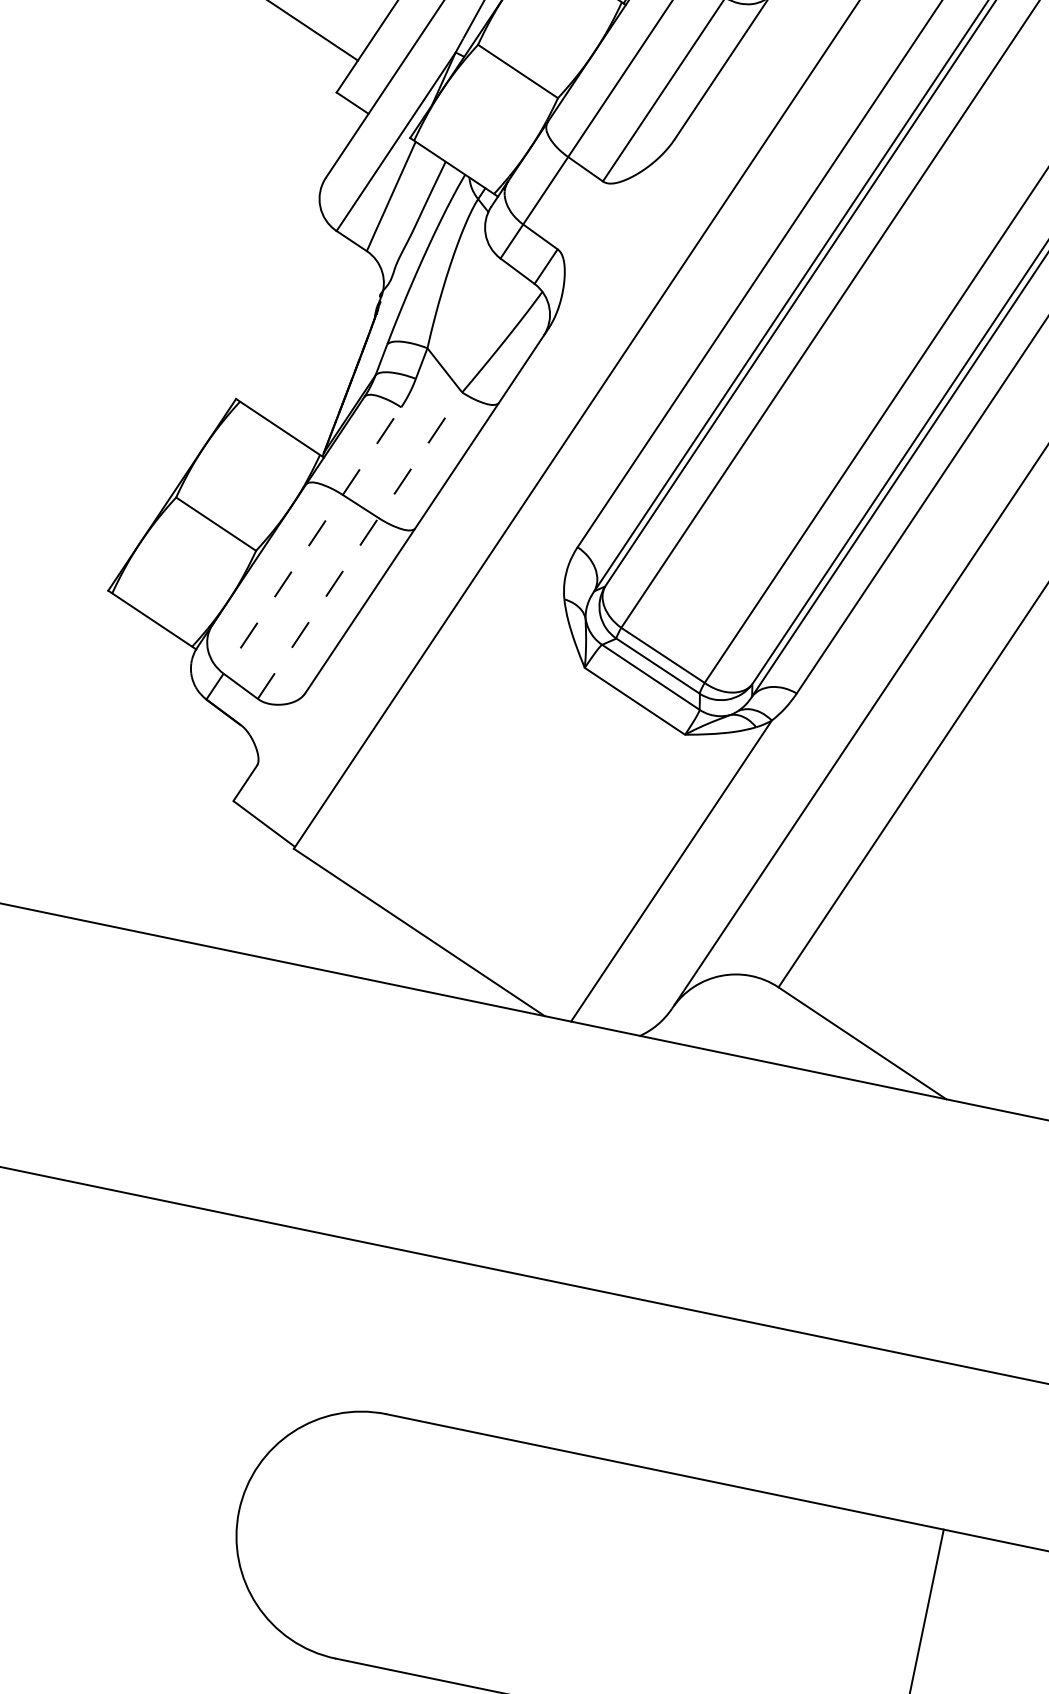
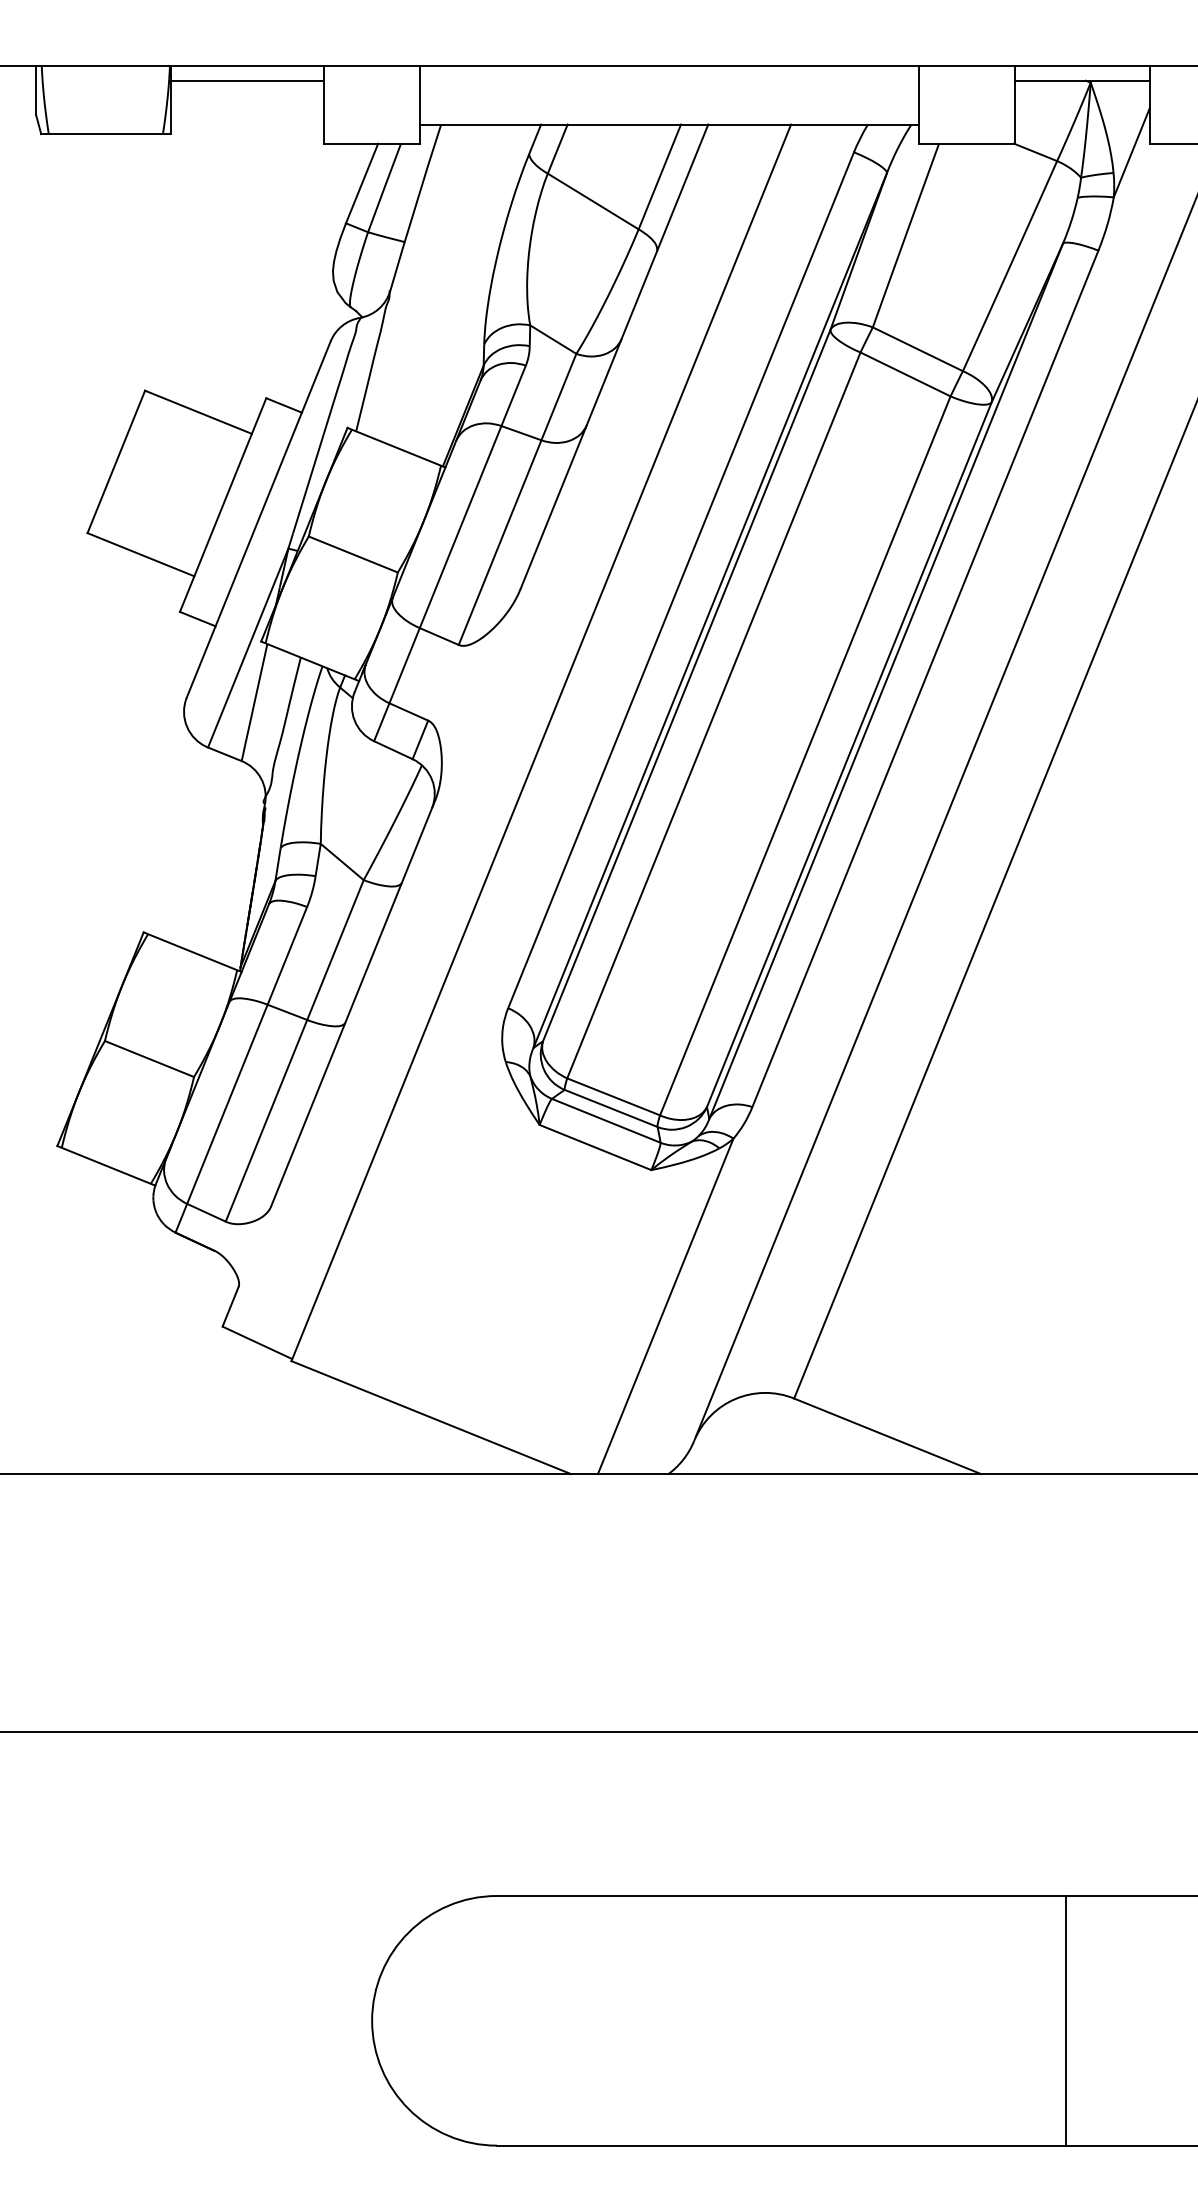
line: (359, 545) -> (294, 1050), dashed -> solid
line: (304, 553) -> (241, 1069), dashed -> solid

